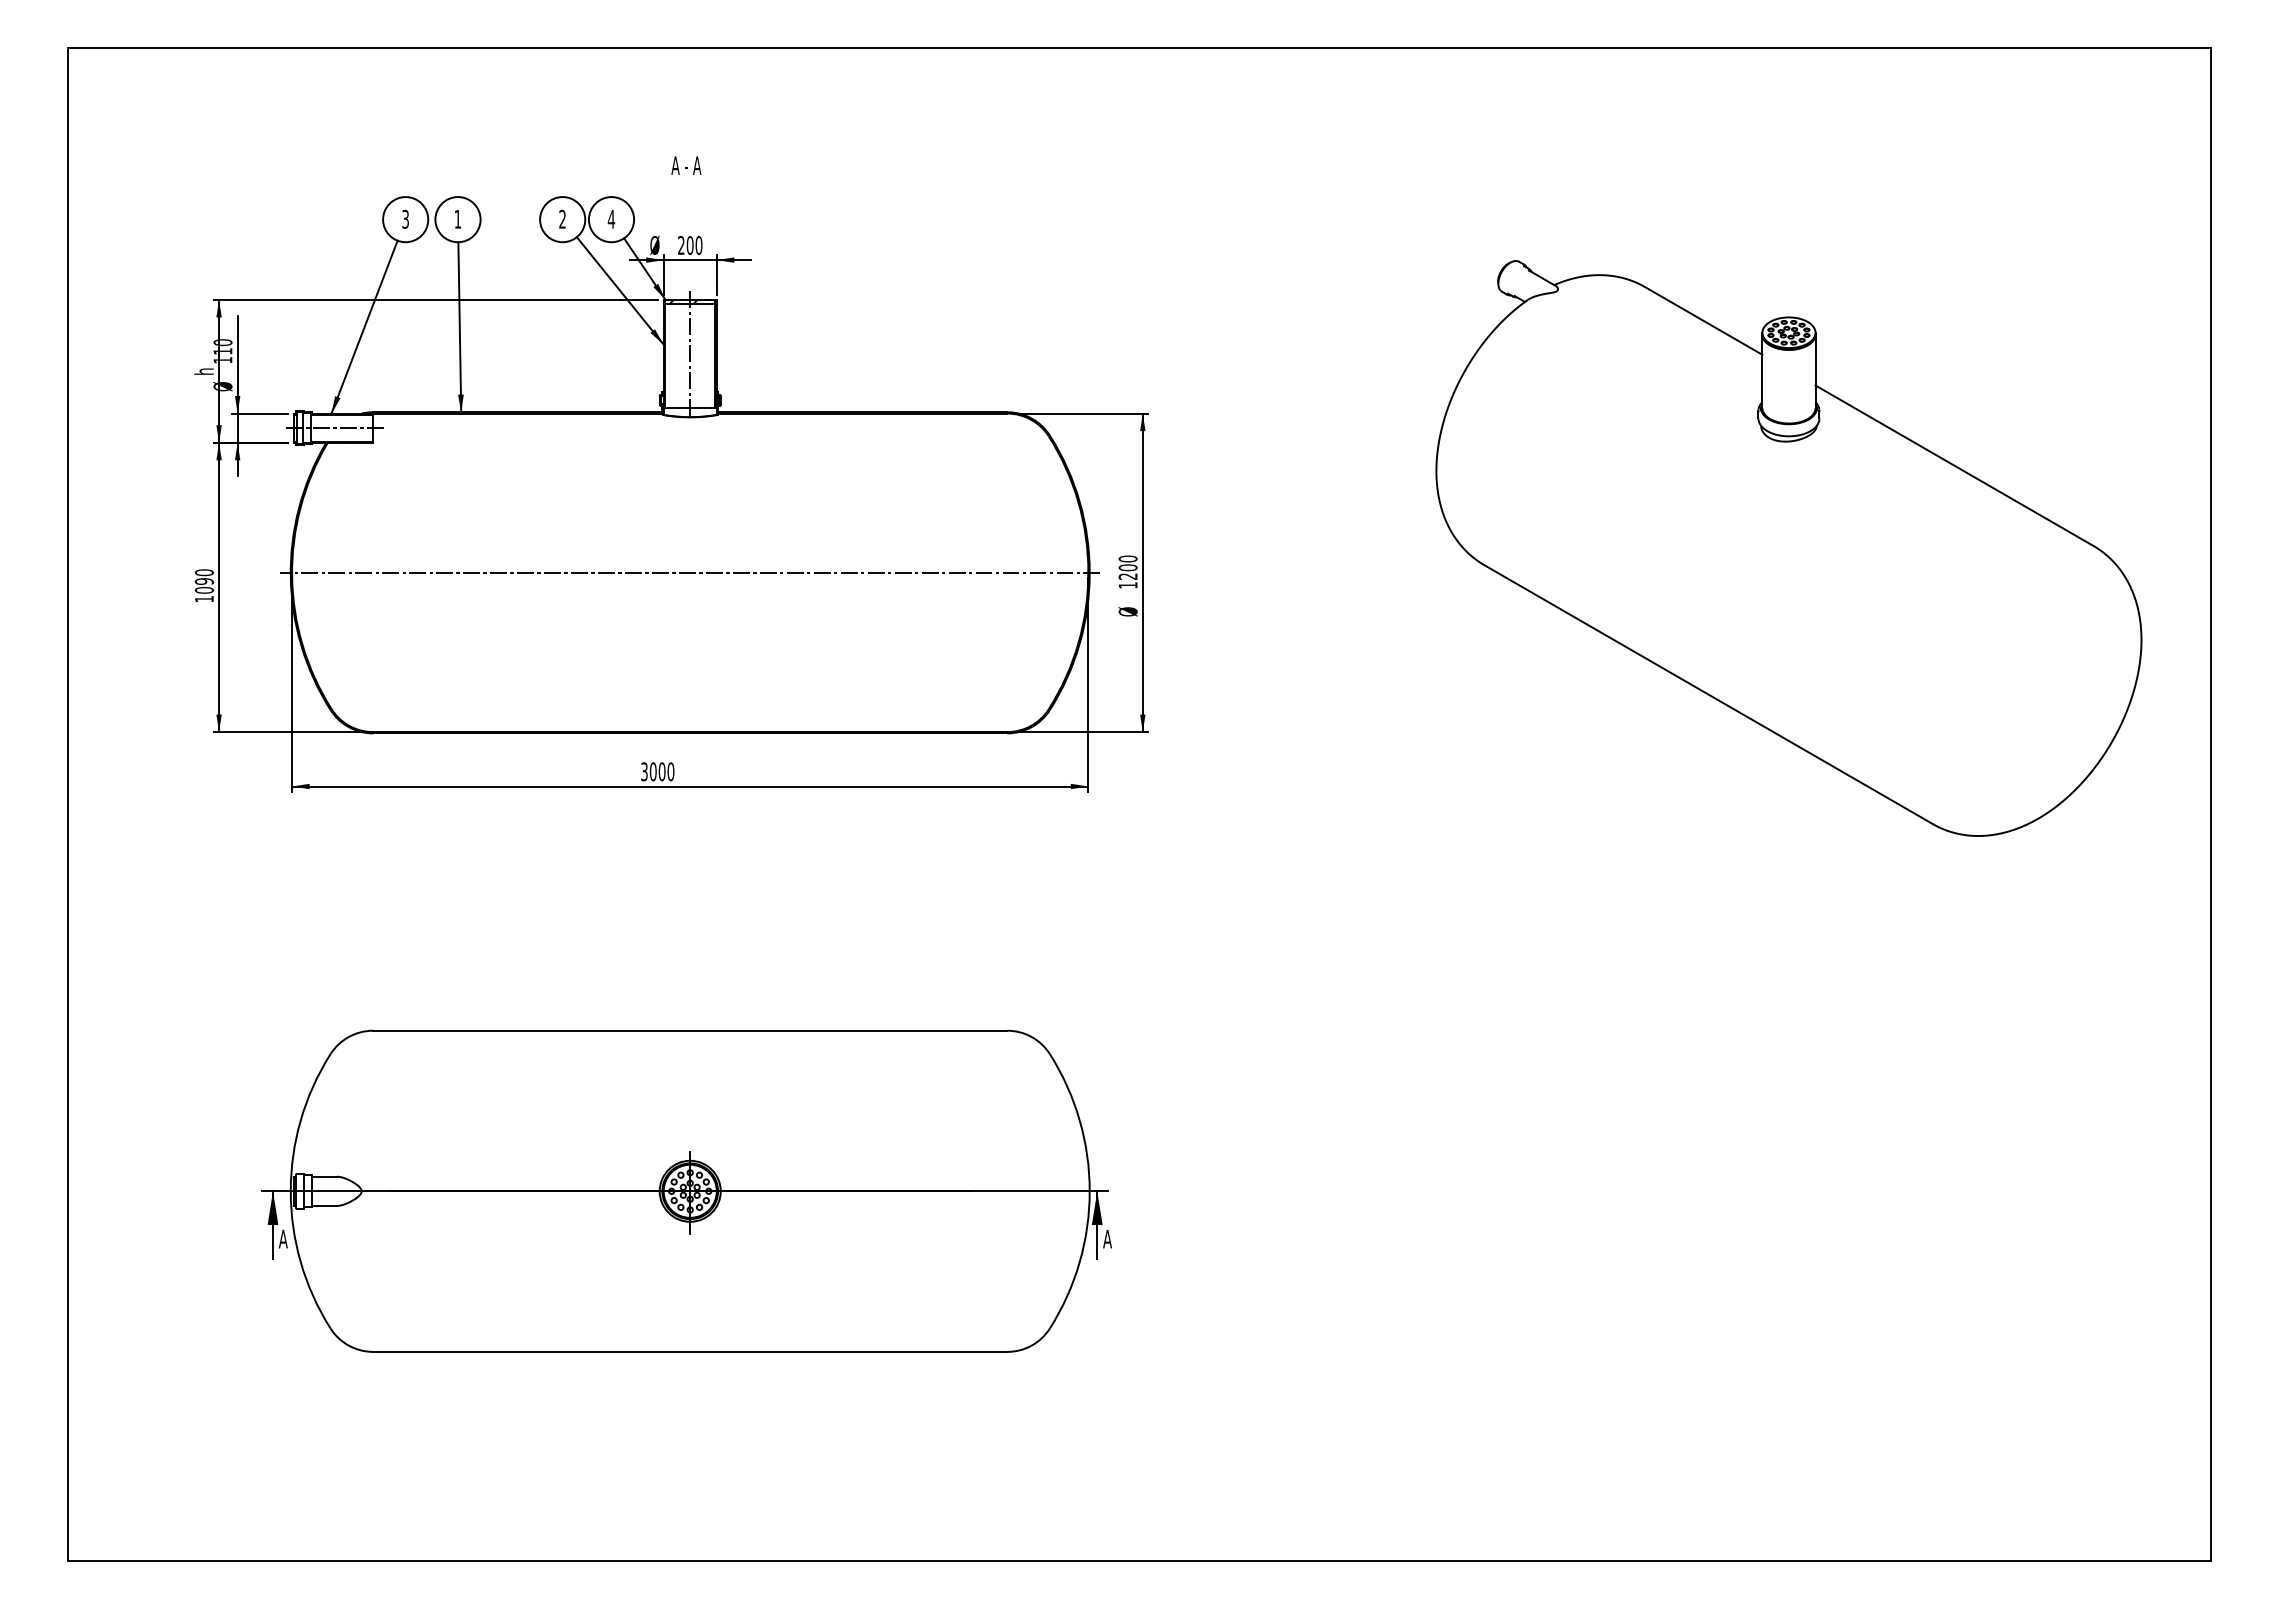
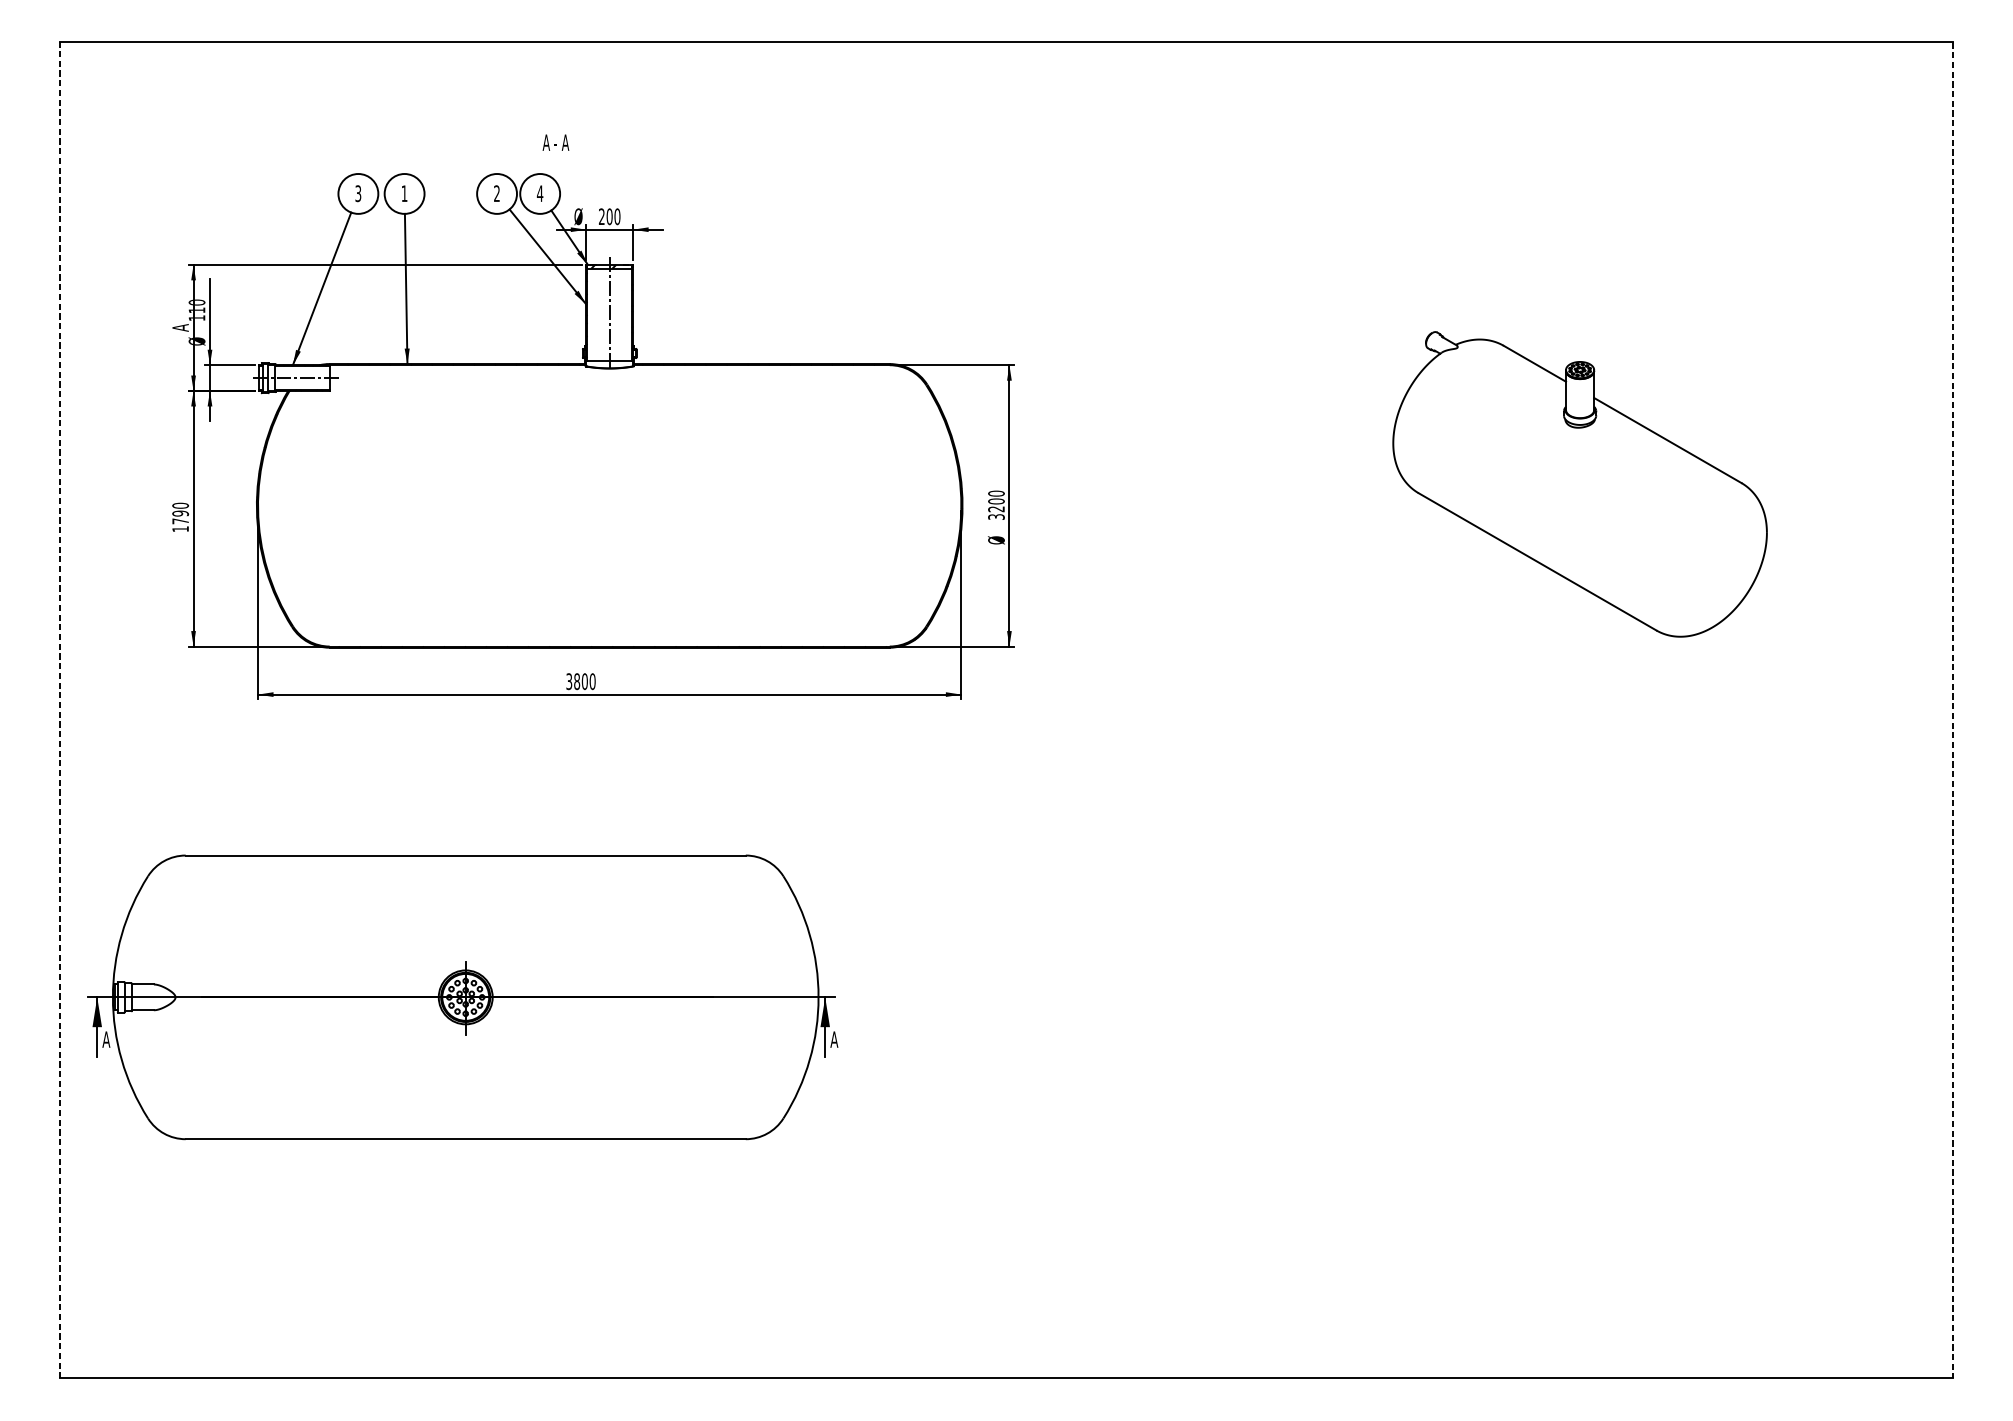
text: (686, 165) -> (556, 142), moved
text: (203, 370) -> (179, 327), h -> A
part: (1788, 548) -> (1579, 484), size x0.6
line: (690, 572) -> (609, 505), removed
text: (1127, 585) -> (995, 517), 1200 -> 3200
text: (203, 590) -> (179, 521), 1090 -> 1790
text: (652, 771) -> (576, 681), 3000 -> 3800
line: (68, 804) -> (60, 710), solid -> dashed
line: (2210, 804) -> (1952, 710), solid -> dashed
part: (686, 1190) -> (462, 996), moved

